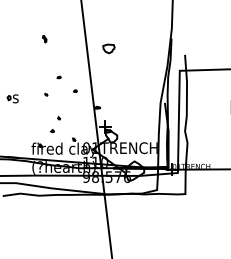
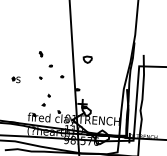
part: (44, 39) -> (40, 54), moved
part: (108, 48) -> (87, 59), moved

